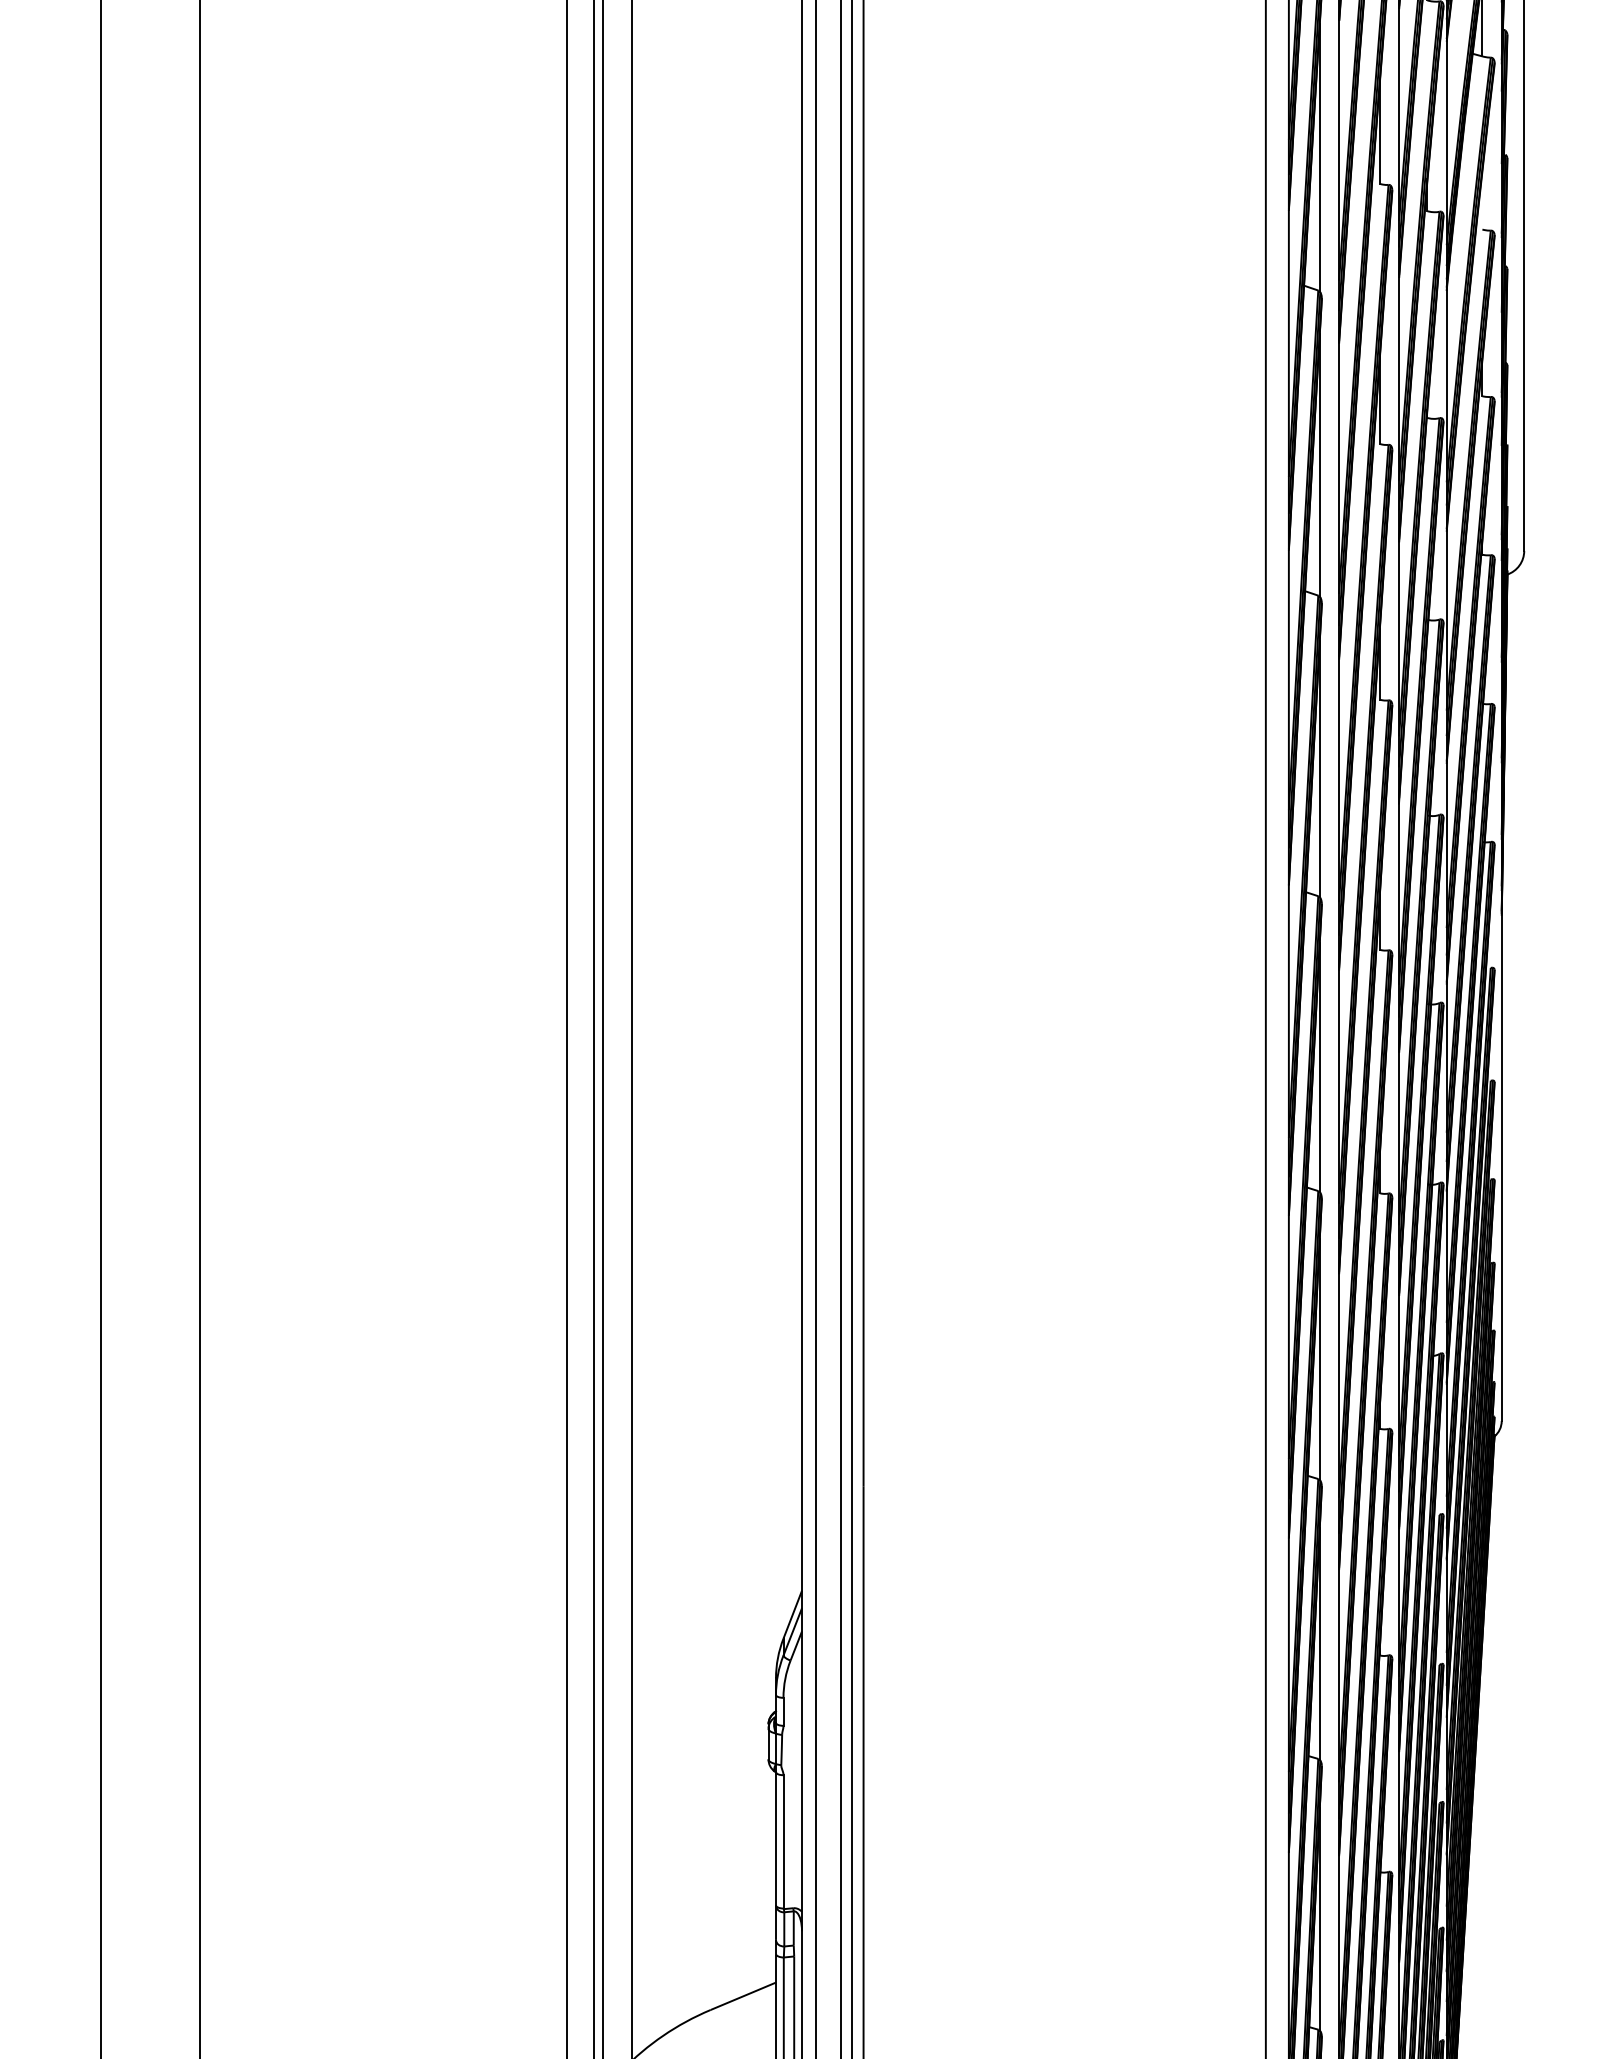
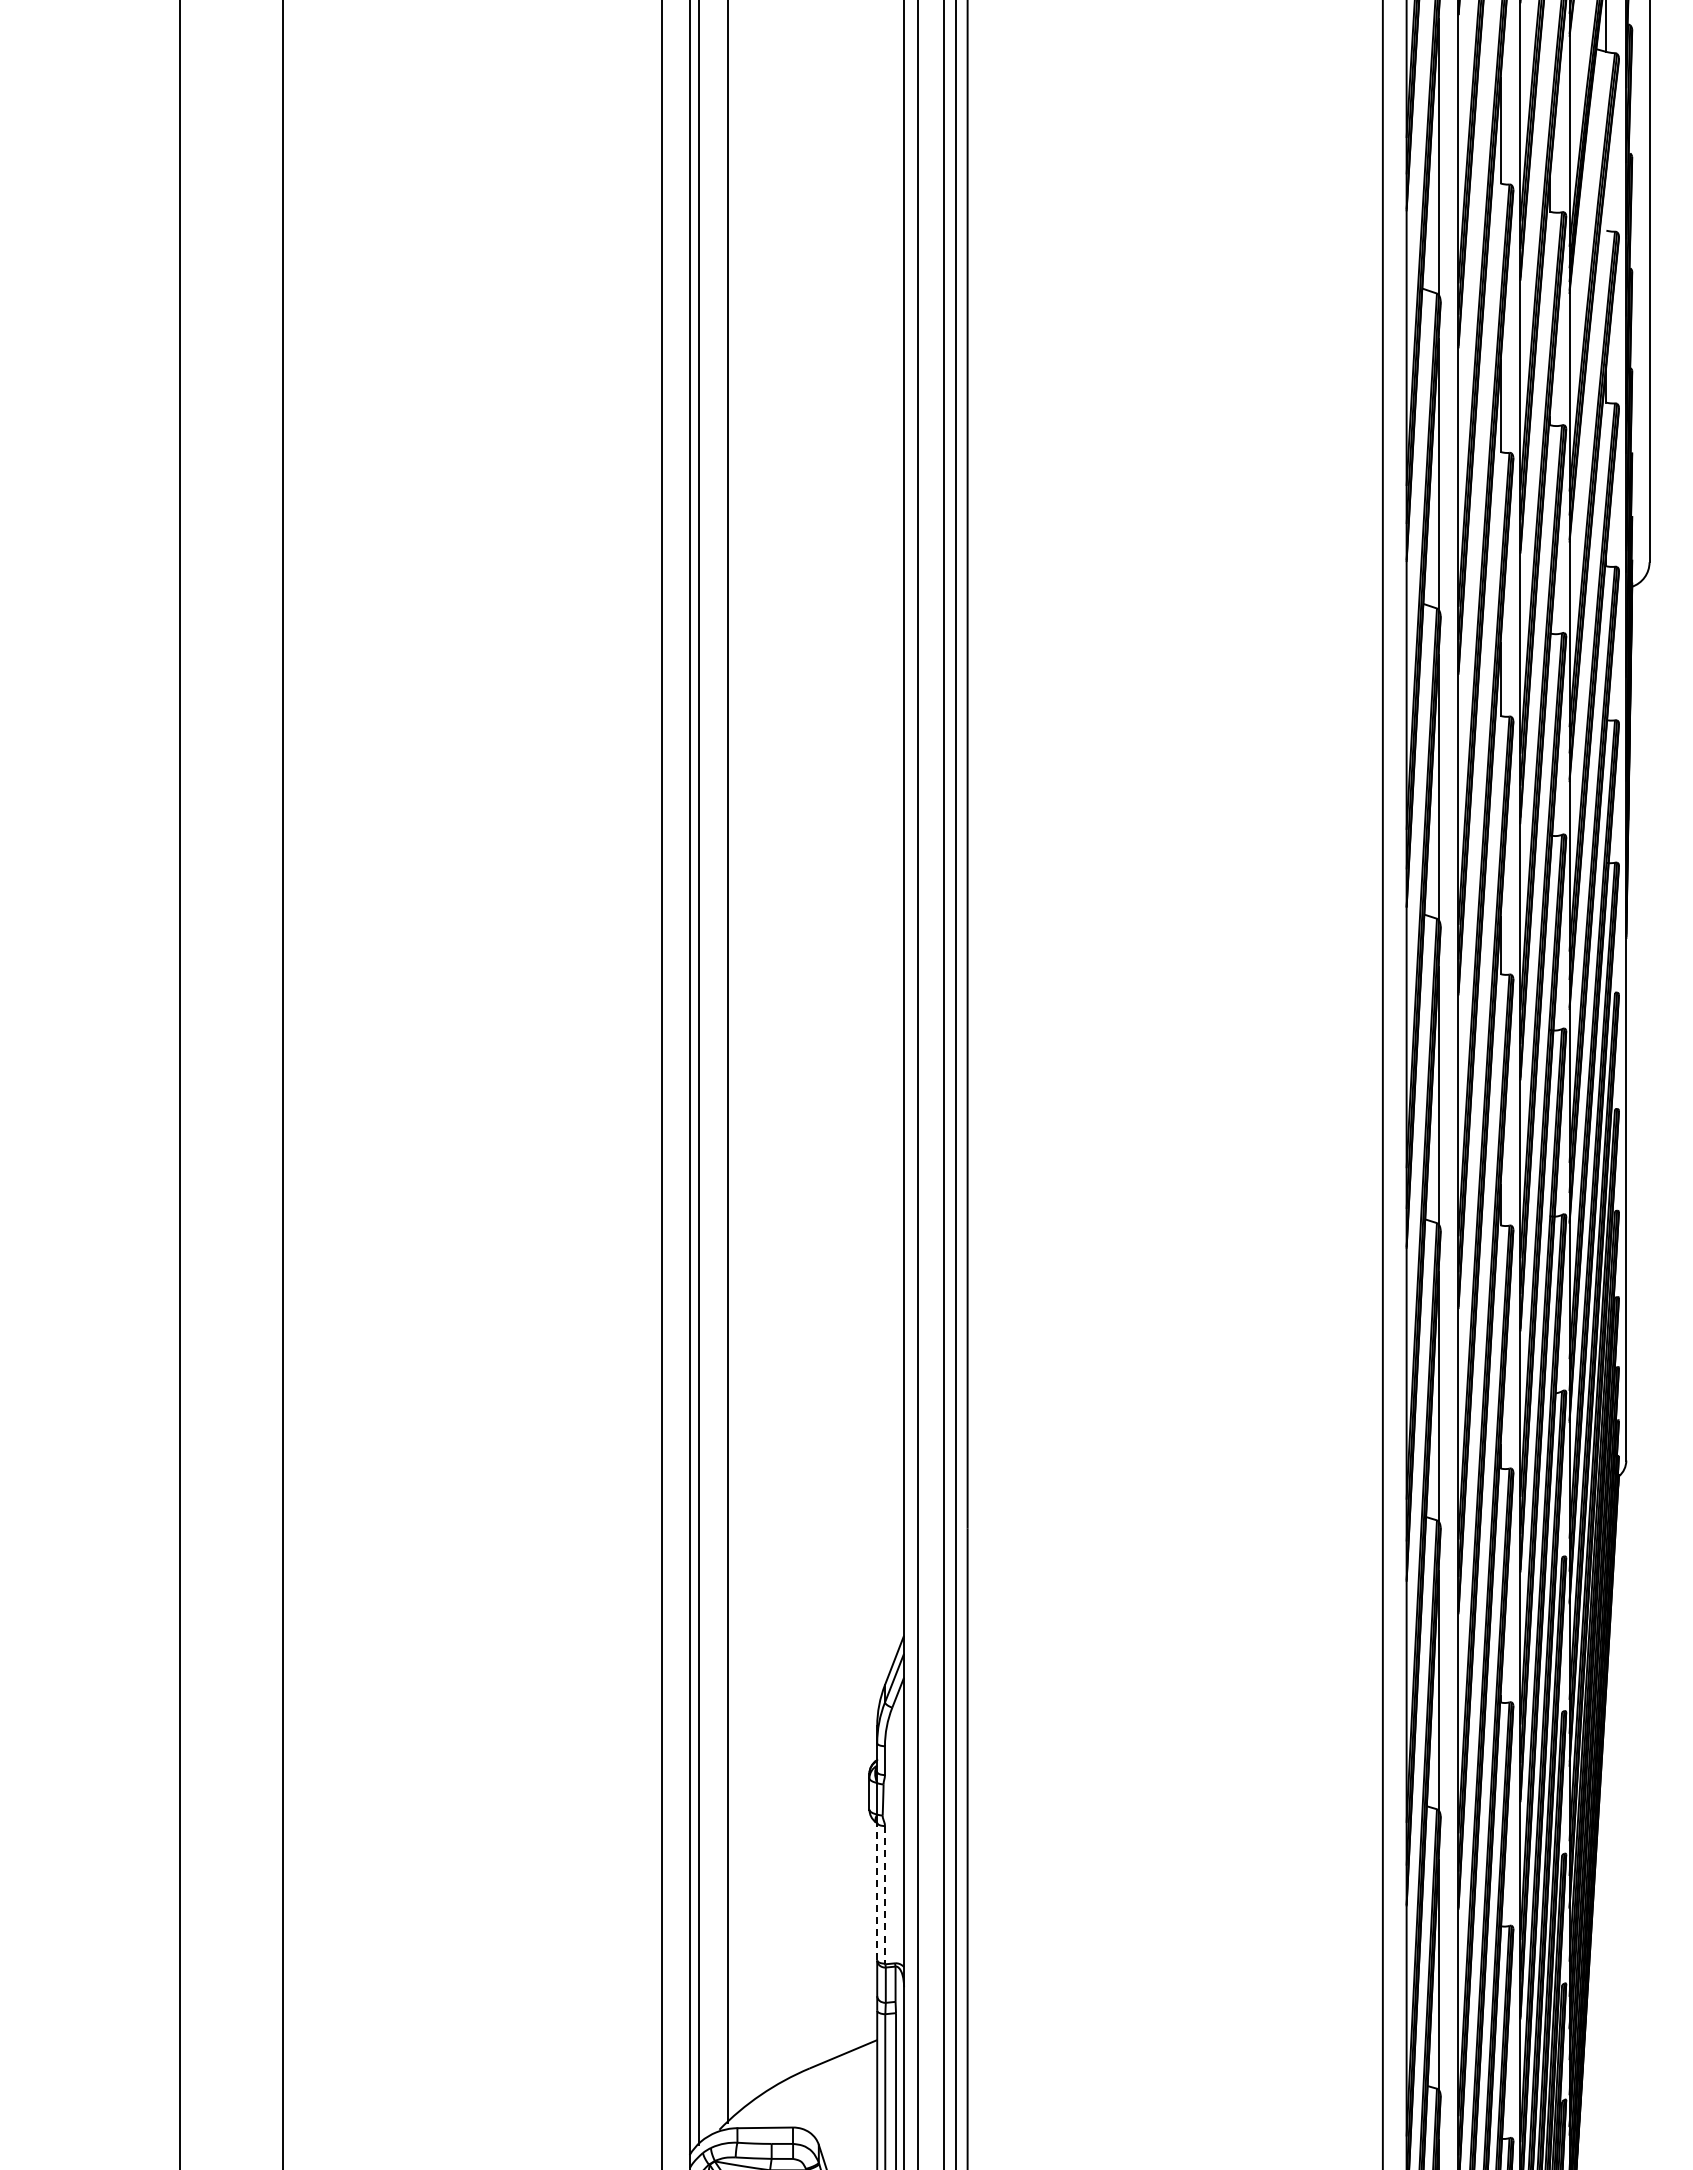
line: (776, 1838) -> (877, 1891), solid -> dashed
line: (783, 1841) -> (884, 1894), solid -> dashed

